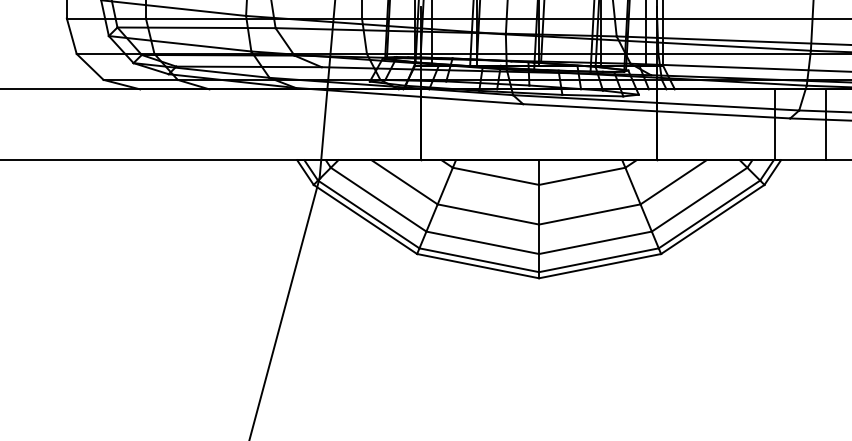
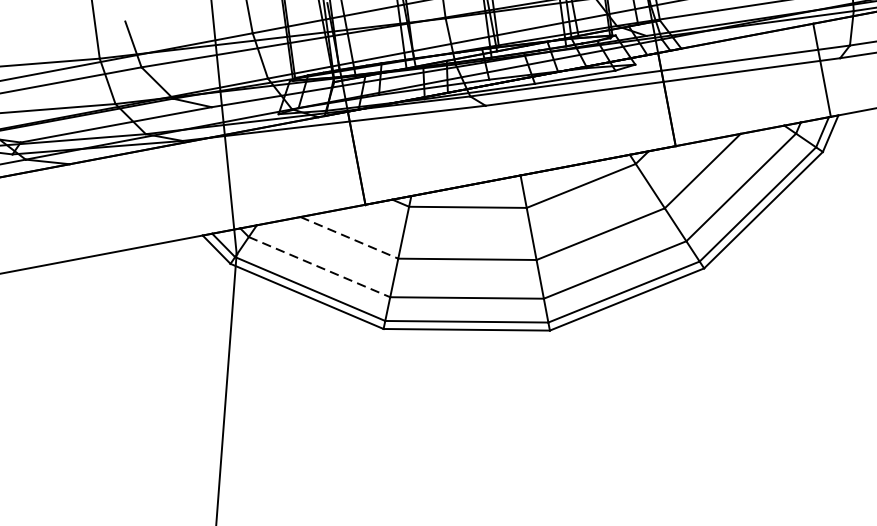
line: (404, 182) -> (349, 238), solid -> dashed
line: (379, 199) -> (320, 266), solid -> dashed

